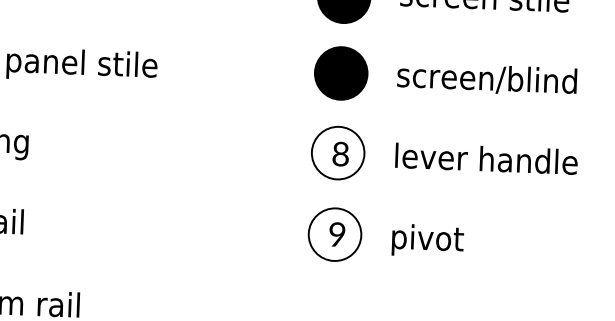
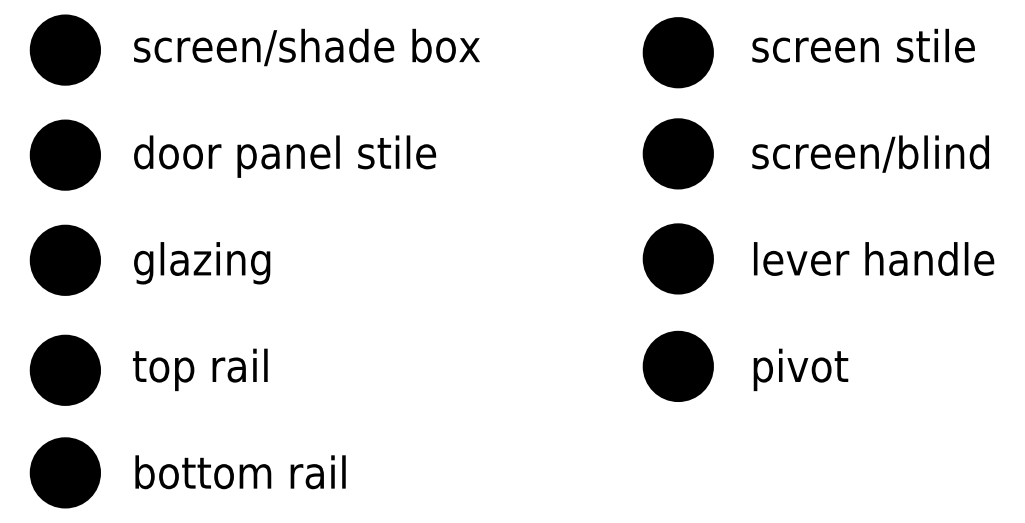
fill: (337, 152) -> (677, 258), added
fill: (334, 234) -> (677, 366), added

